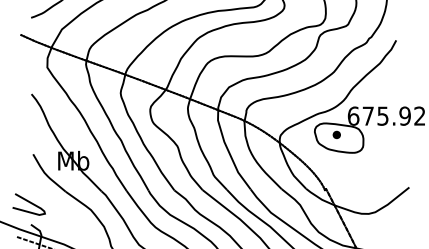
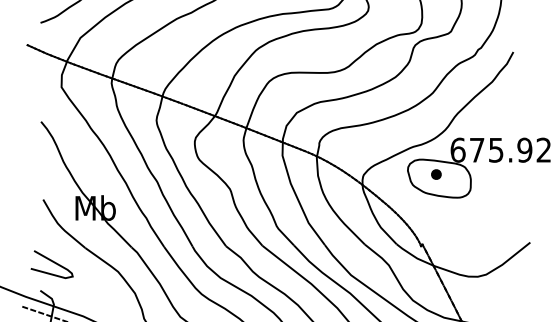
curve: (29, 203) -> (52, 263), moved

